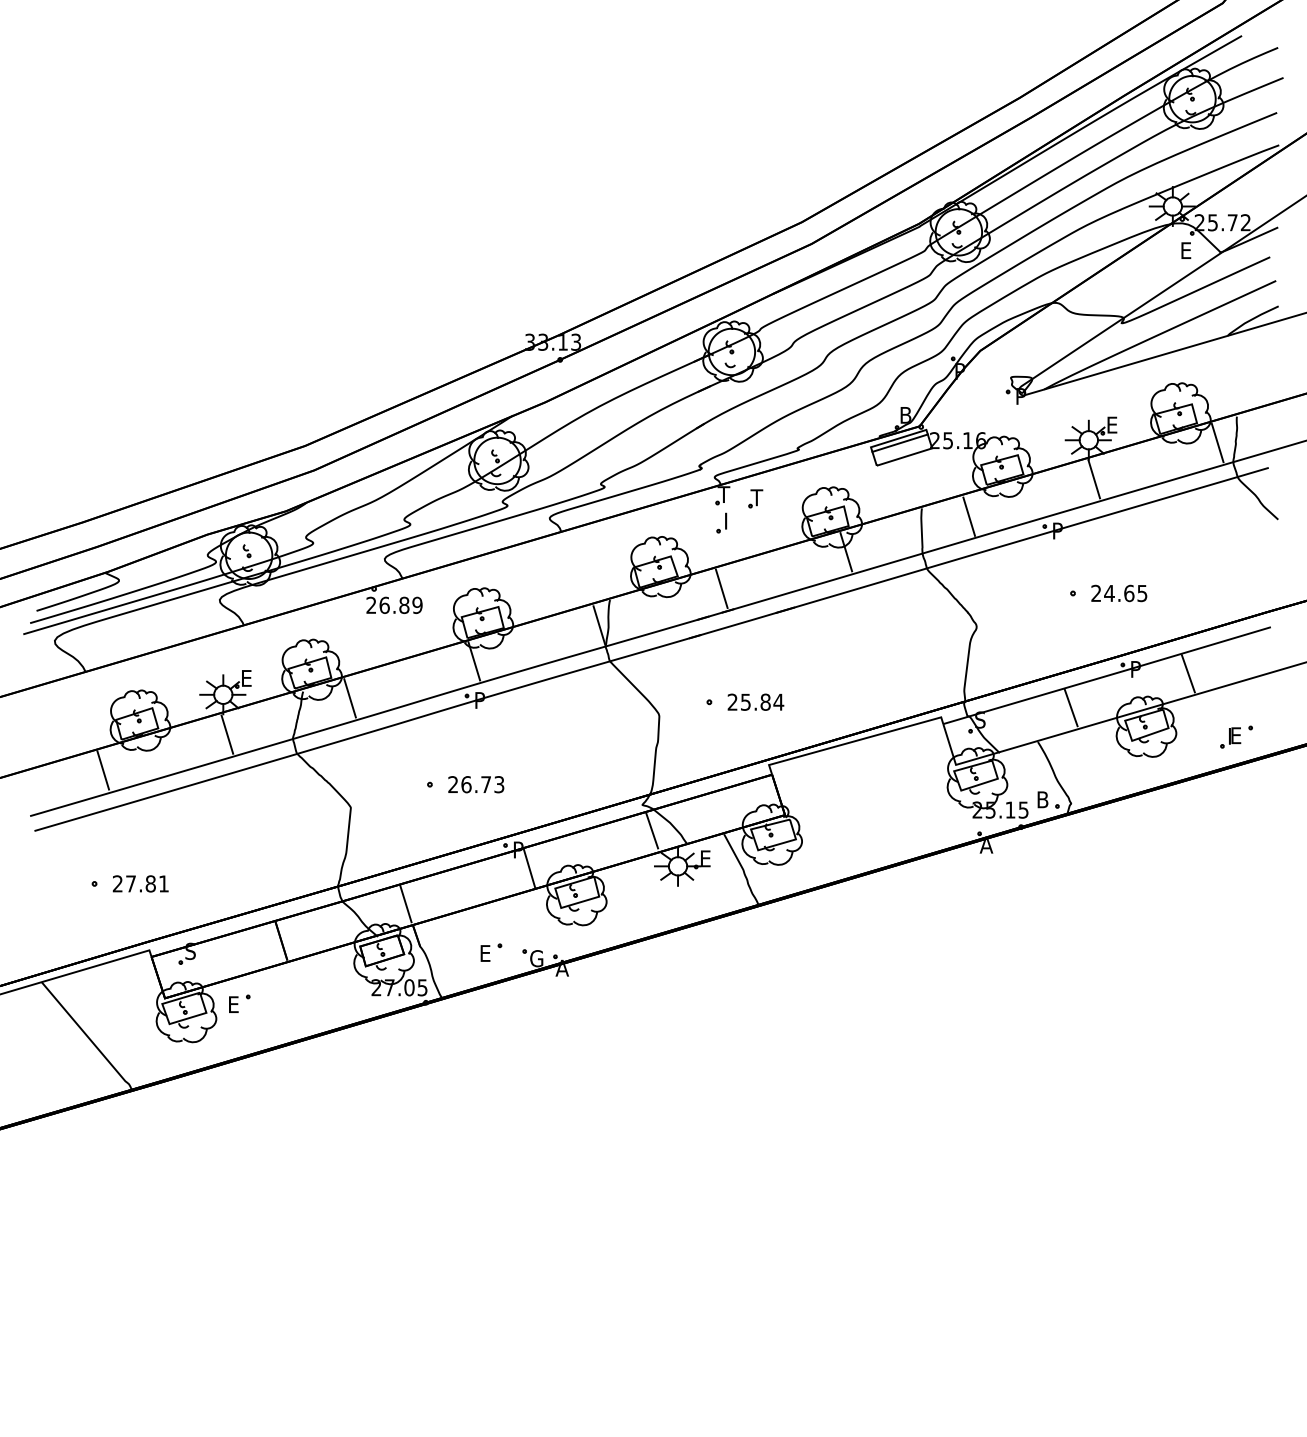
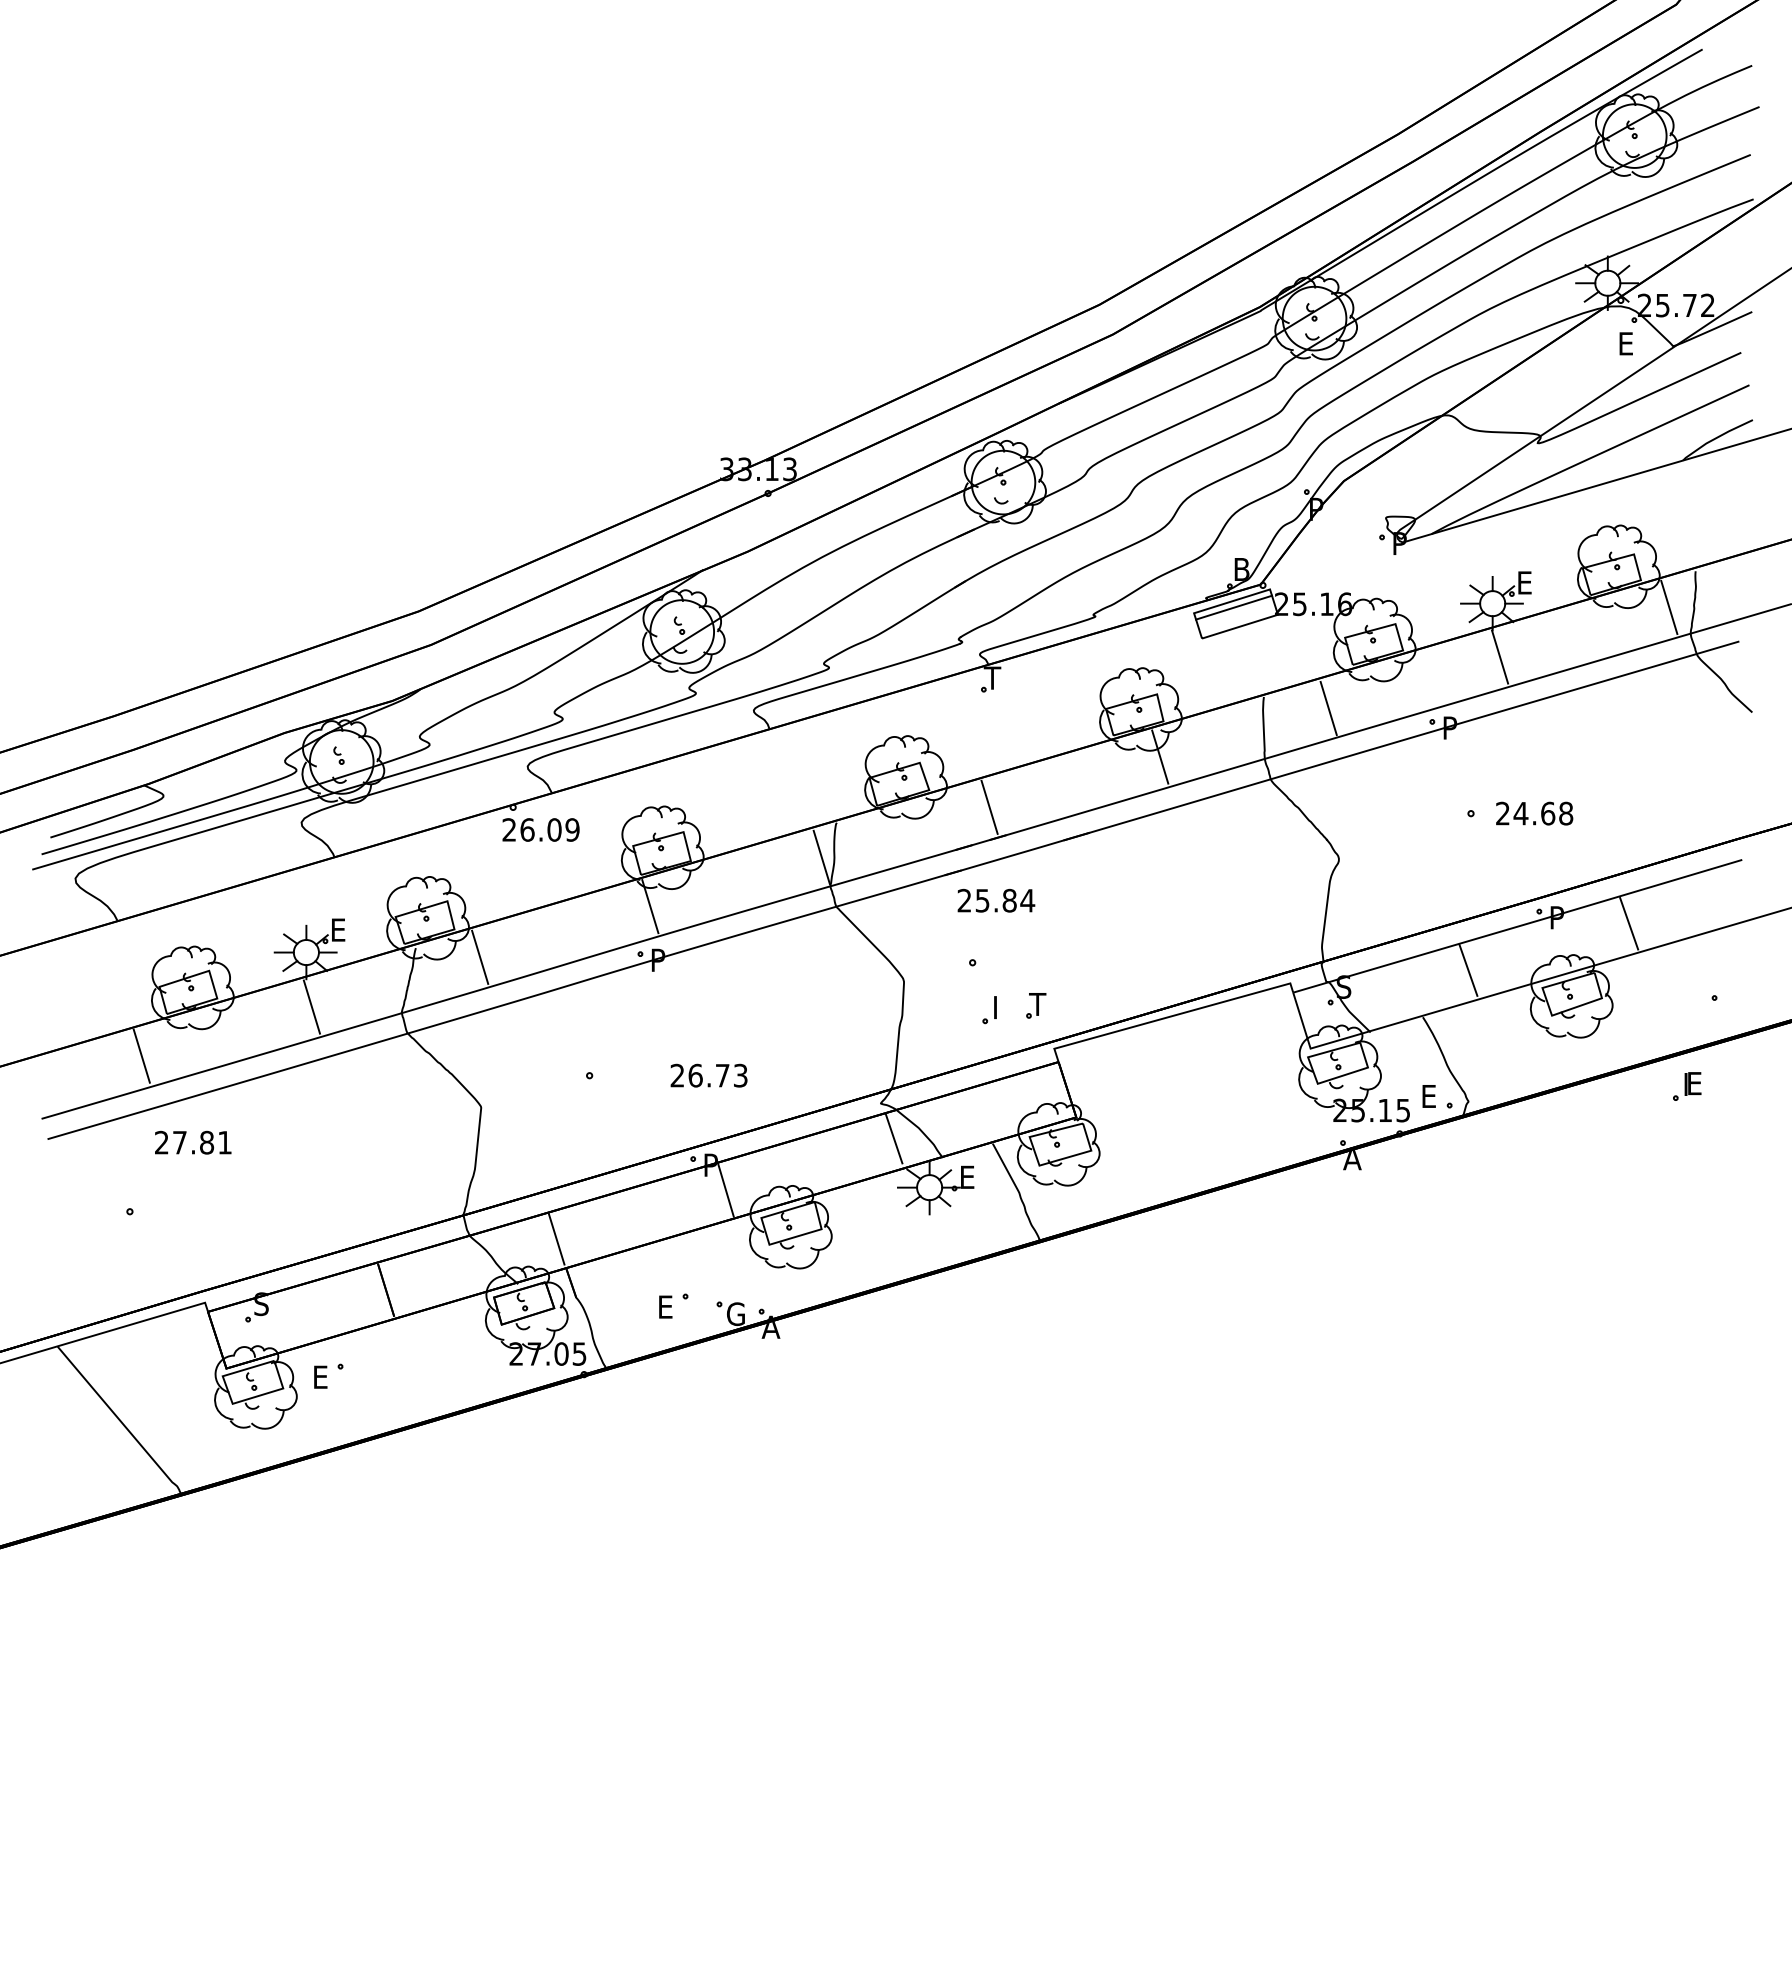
part: (756, 498) -> (1036, 1005), moved
part: (721, 523) -> (989, 1010), moved
text: (1142, 593) -> (1566, 813), 24.65 -> 24.68
text: (404, 605) -> (554, 829), 26.89 -> 26.09
text: (756, 702) -> (996, 900), moved
part: (1230, 737) -> (1687, 1086), moved
text: (475, 784) -> (708, 1075), moved
text: (1046, 799) -> (1434, 1096), B -> E
text: (140, 883) -> (193, 1142), moved

